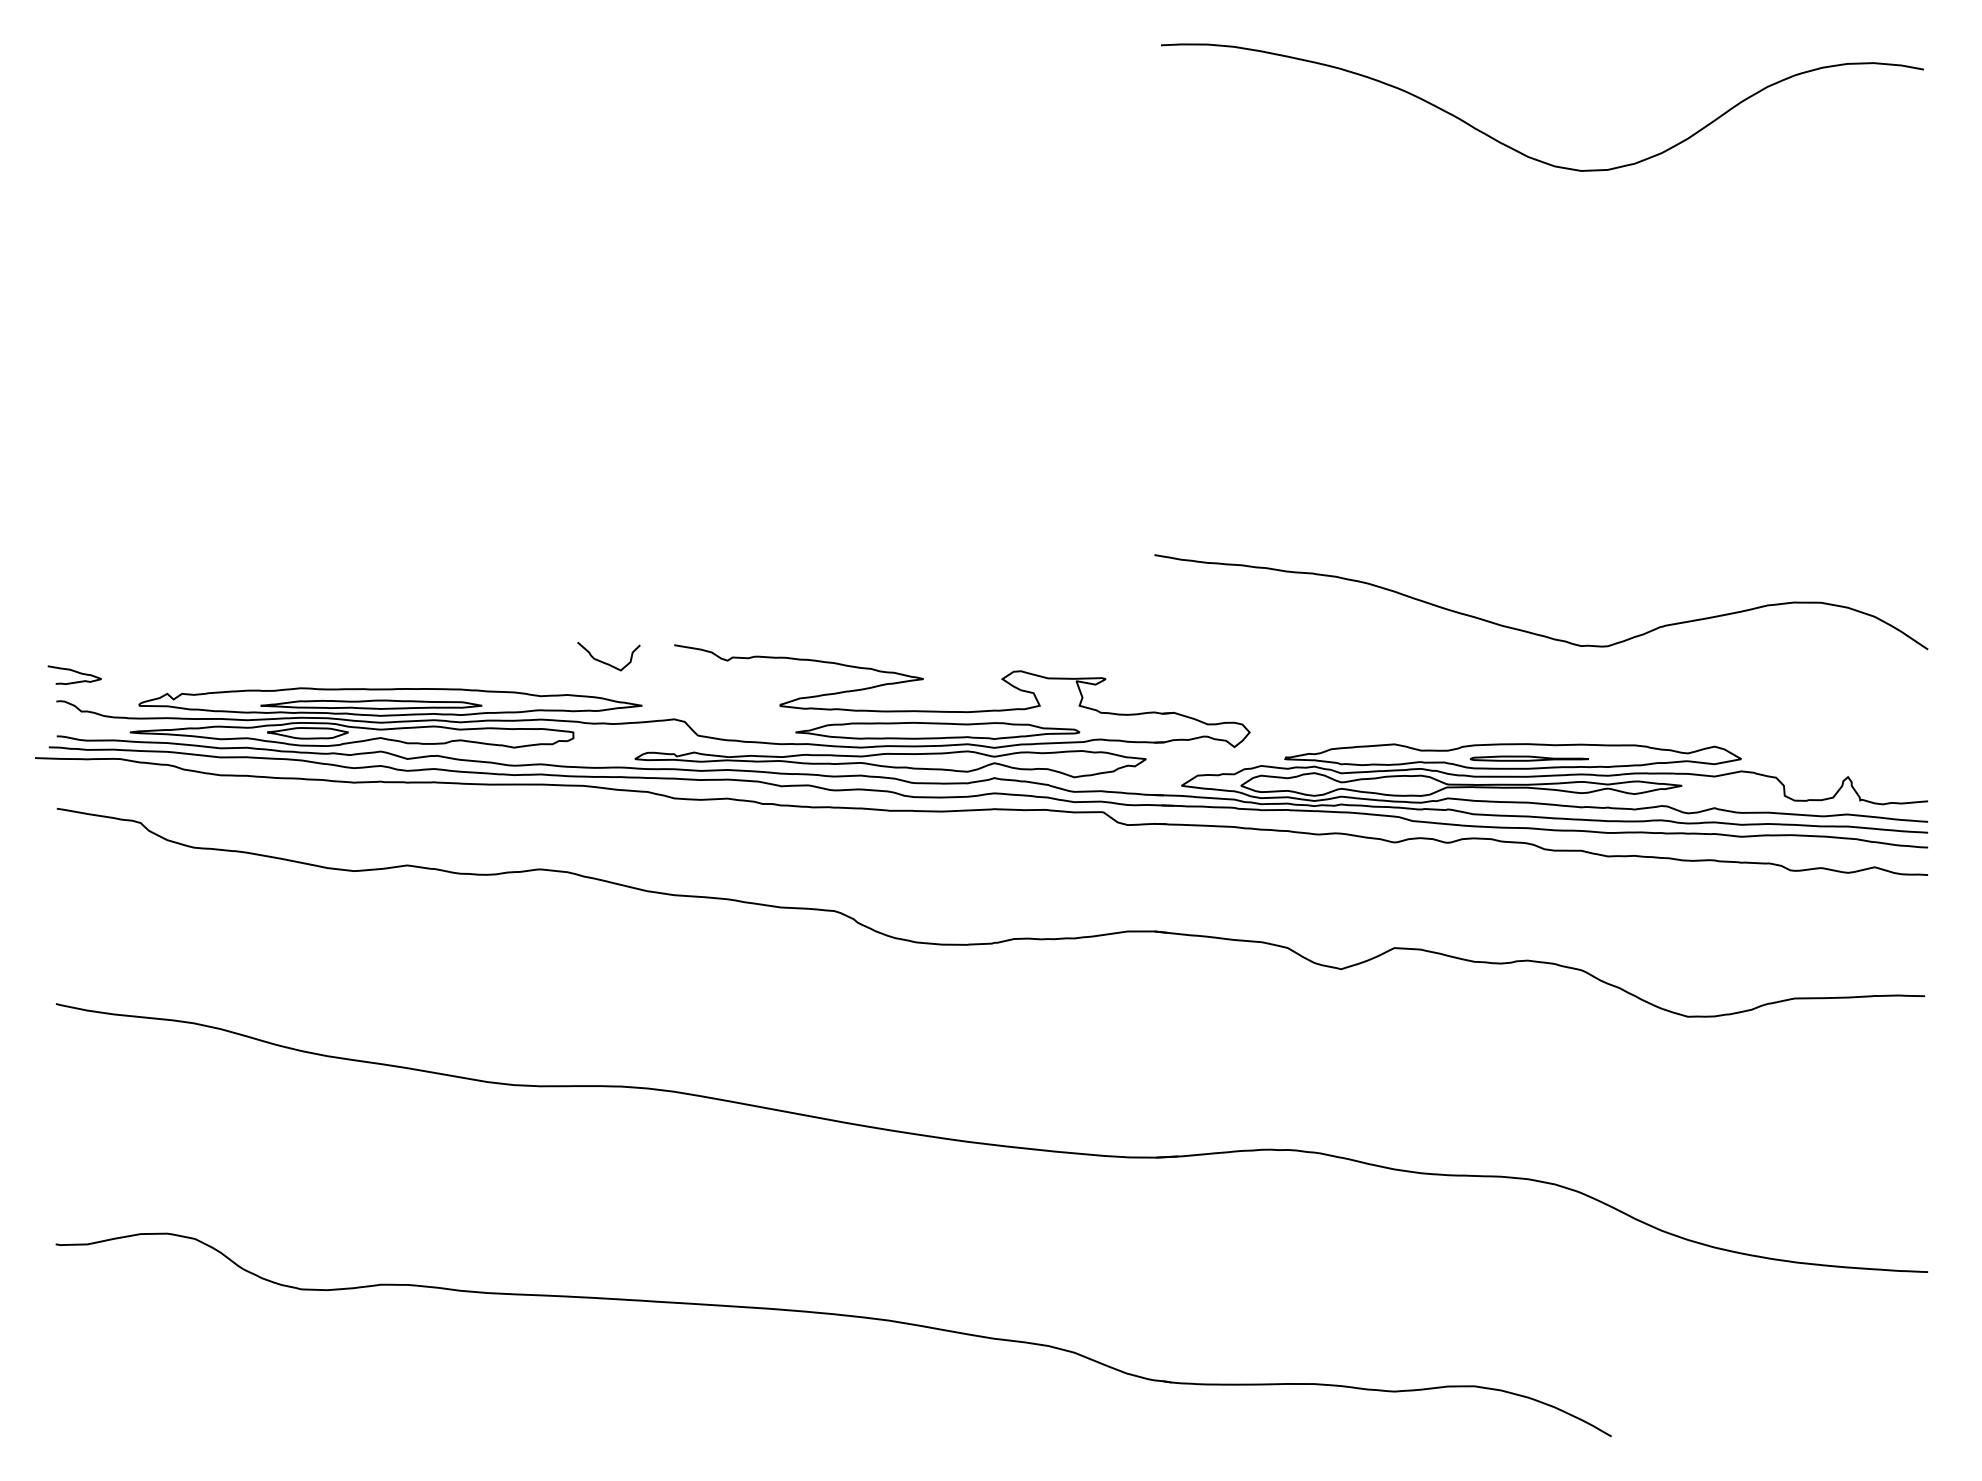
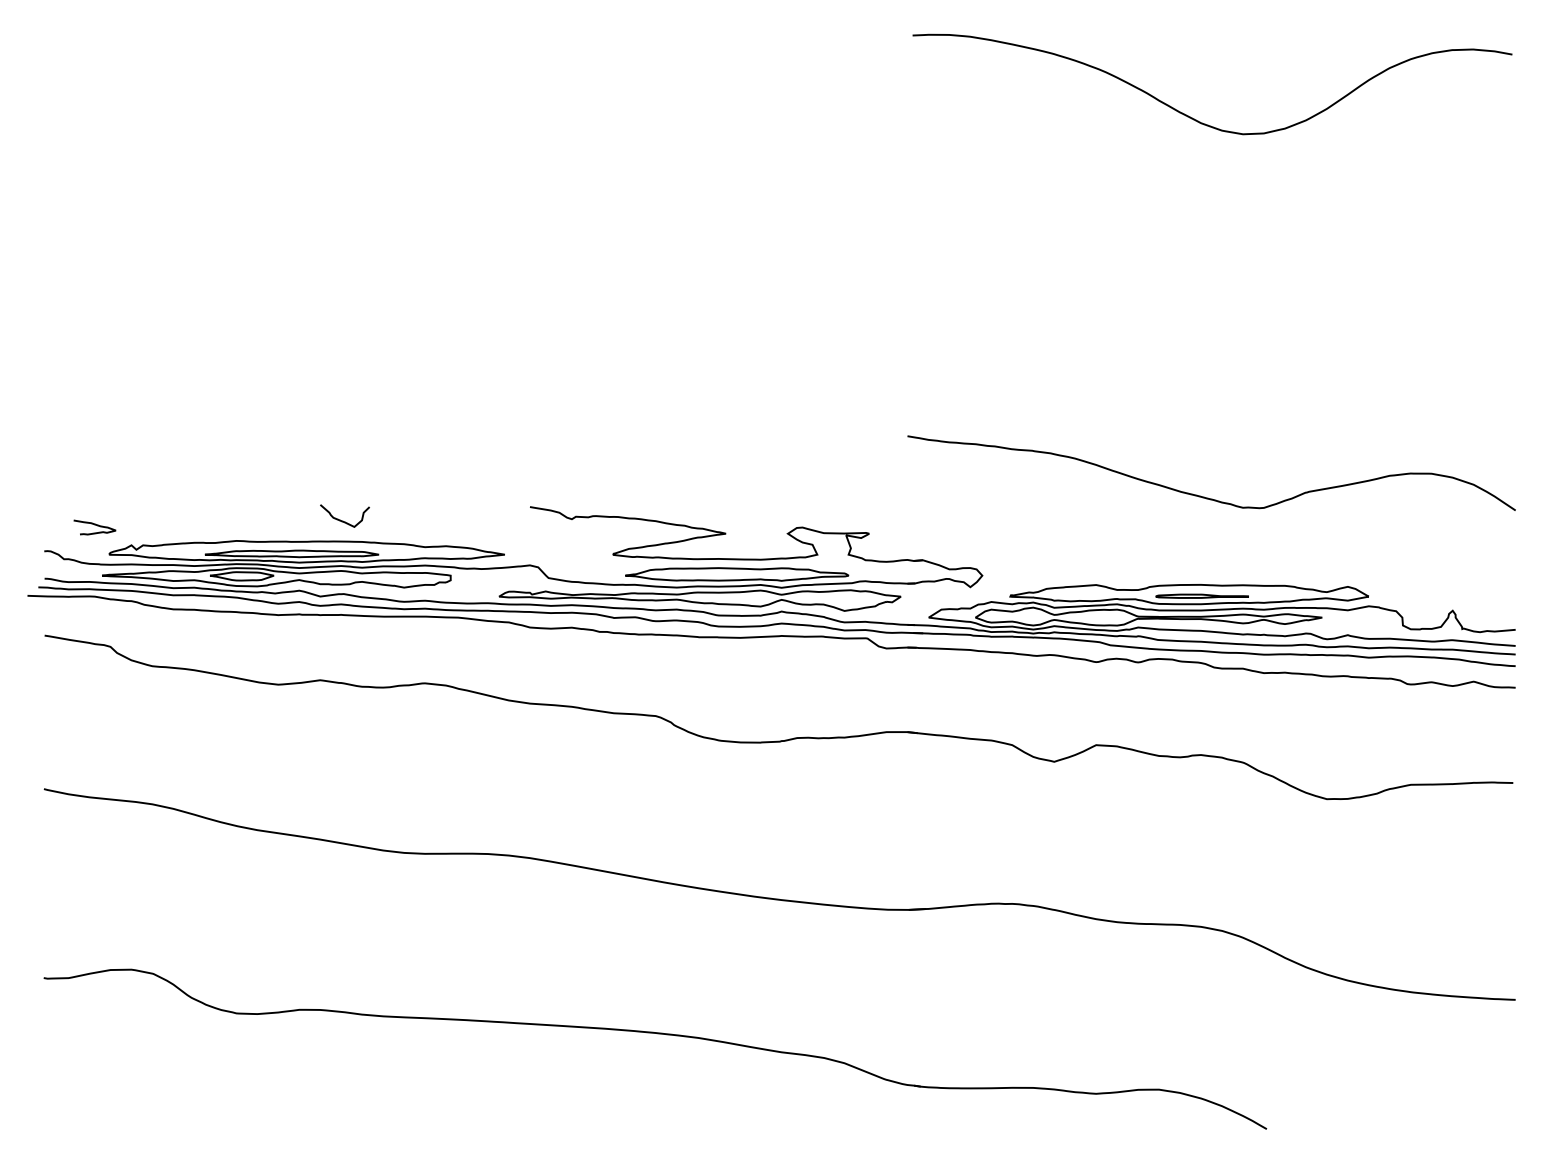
curve: (606, 662) -> (343, 520), moved
curve: (74, 672) -> (94, 525), moved

